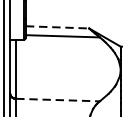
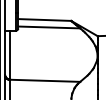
line: (58, 27) -> (45, 20), dashed -> solid
line: (58, 99) -> (45, 80), dashed -> solid

